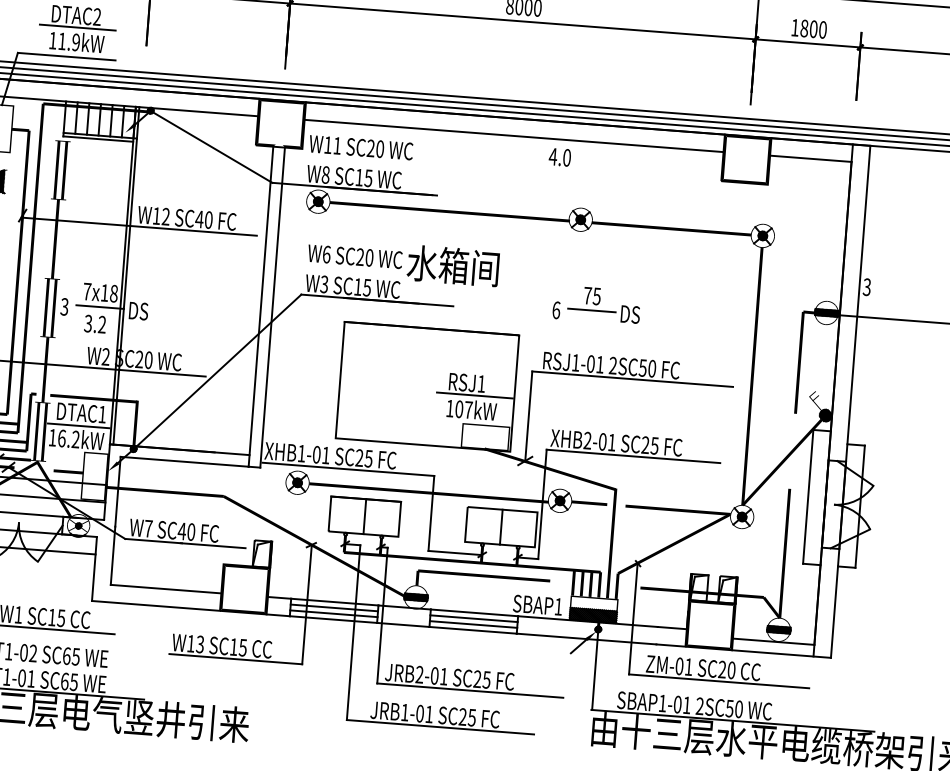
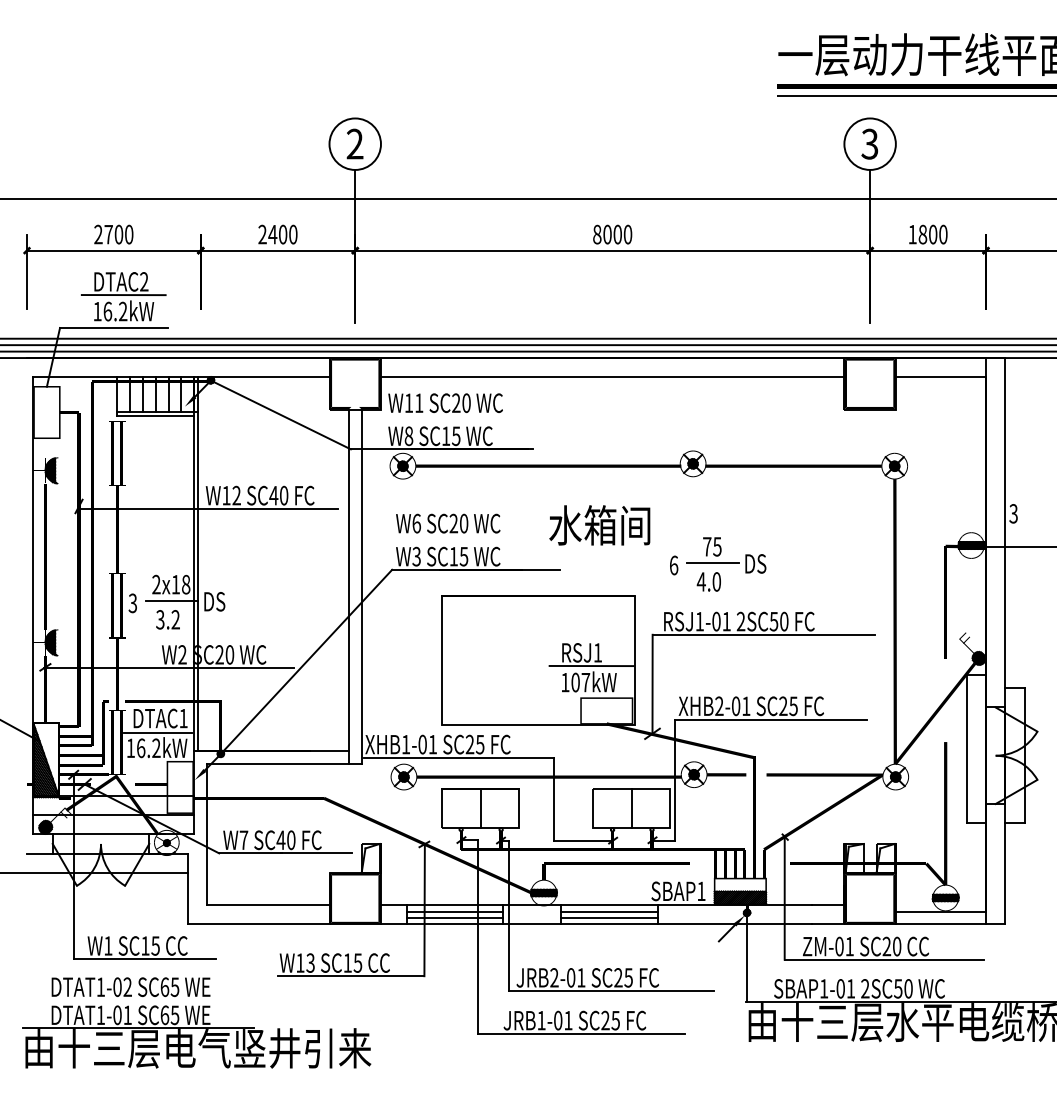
text: (69, 41) -> (115, 311), 11.9kW -> 16.2kW
text: (559, 156) -> (708, 581), moved
text: (452, 266) -> (599, 525), moved
text: (87, 291) -> (156, 584), 7x18 -> 2x18

